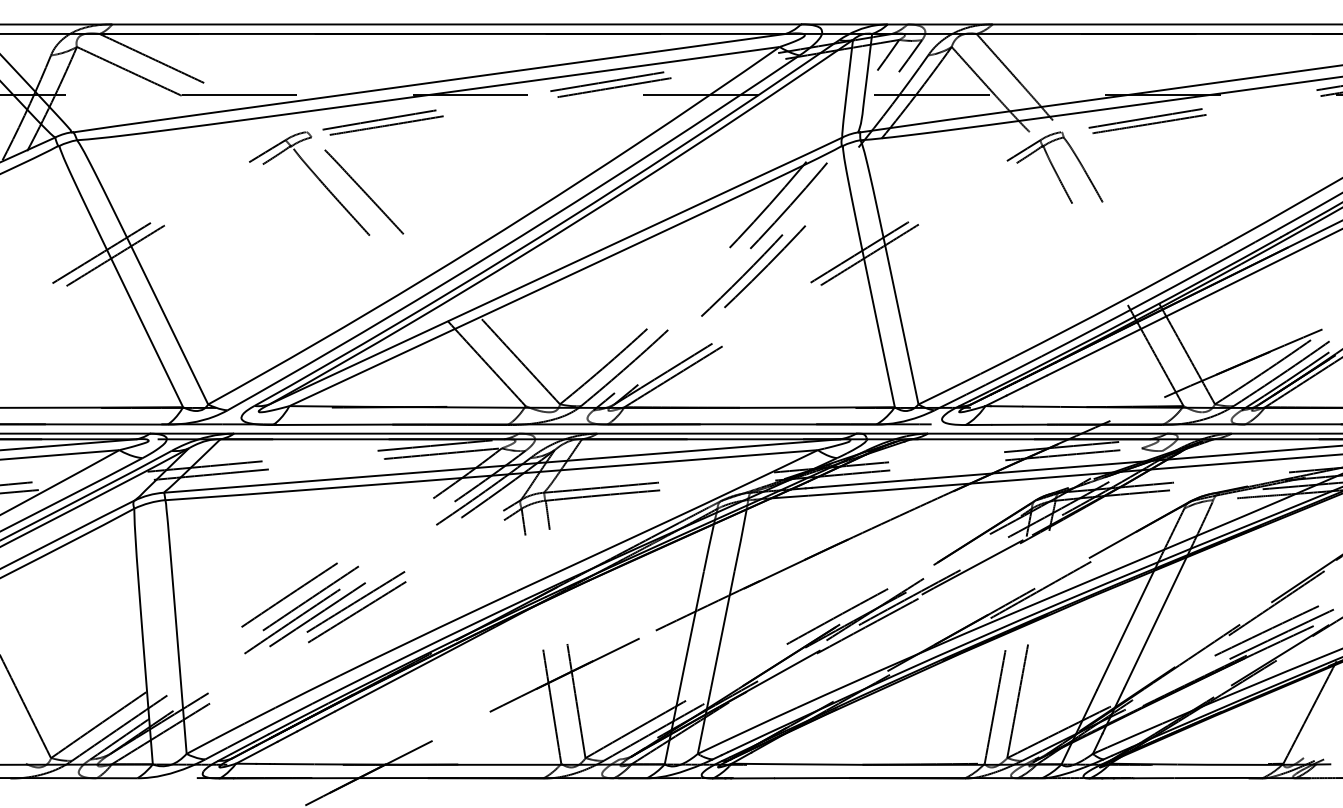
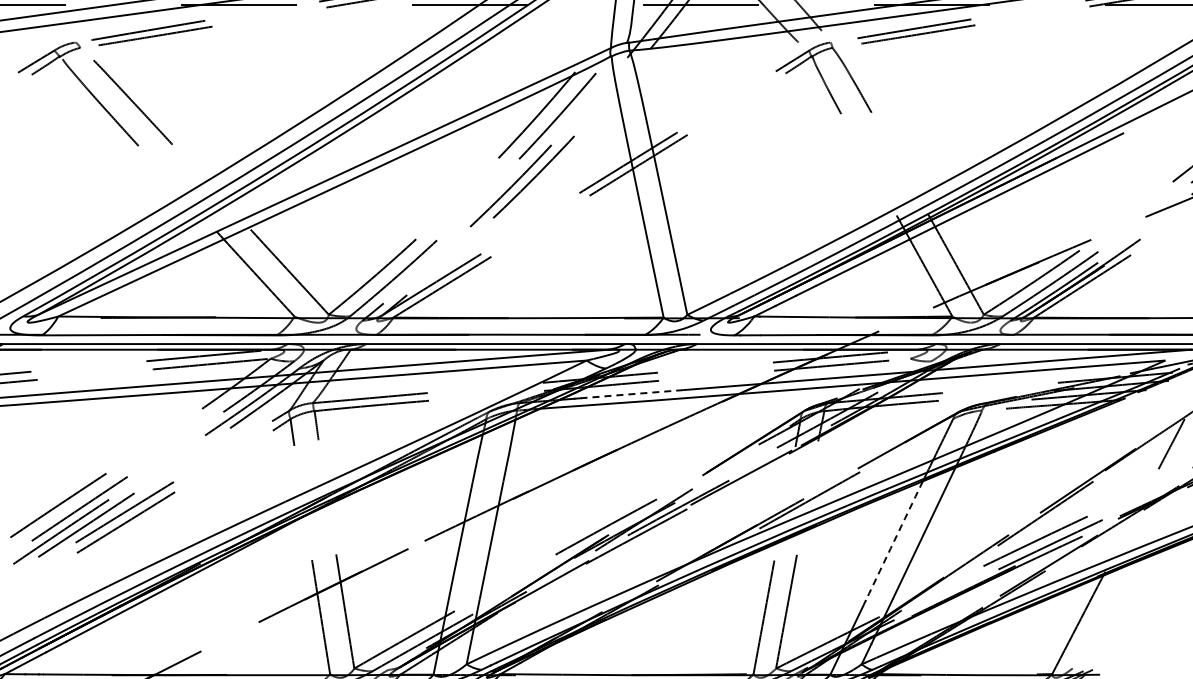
line: (862, 483) -> (631, 393), solid -> dashed
arc: (1125, 630) -> (894, 540), solid -> dashed

